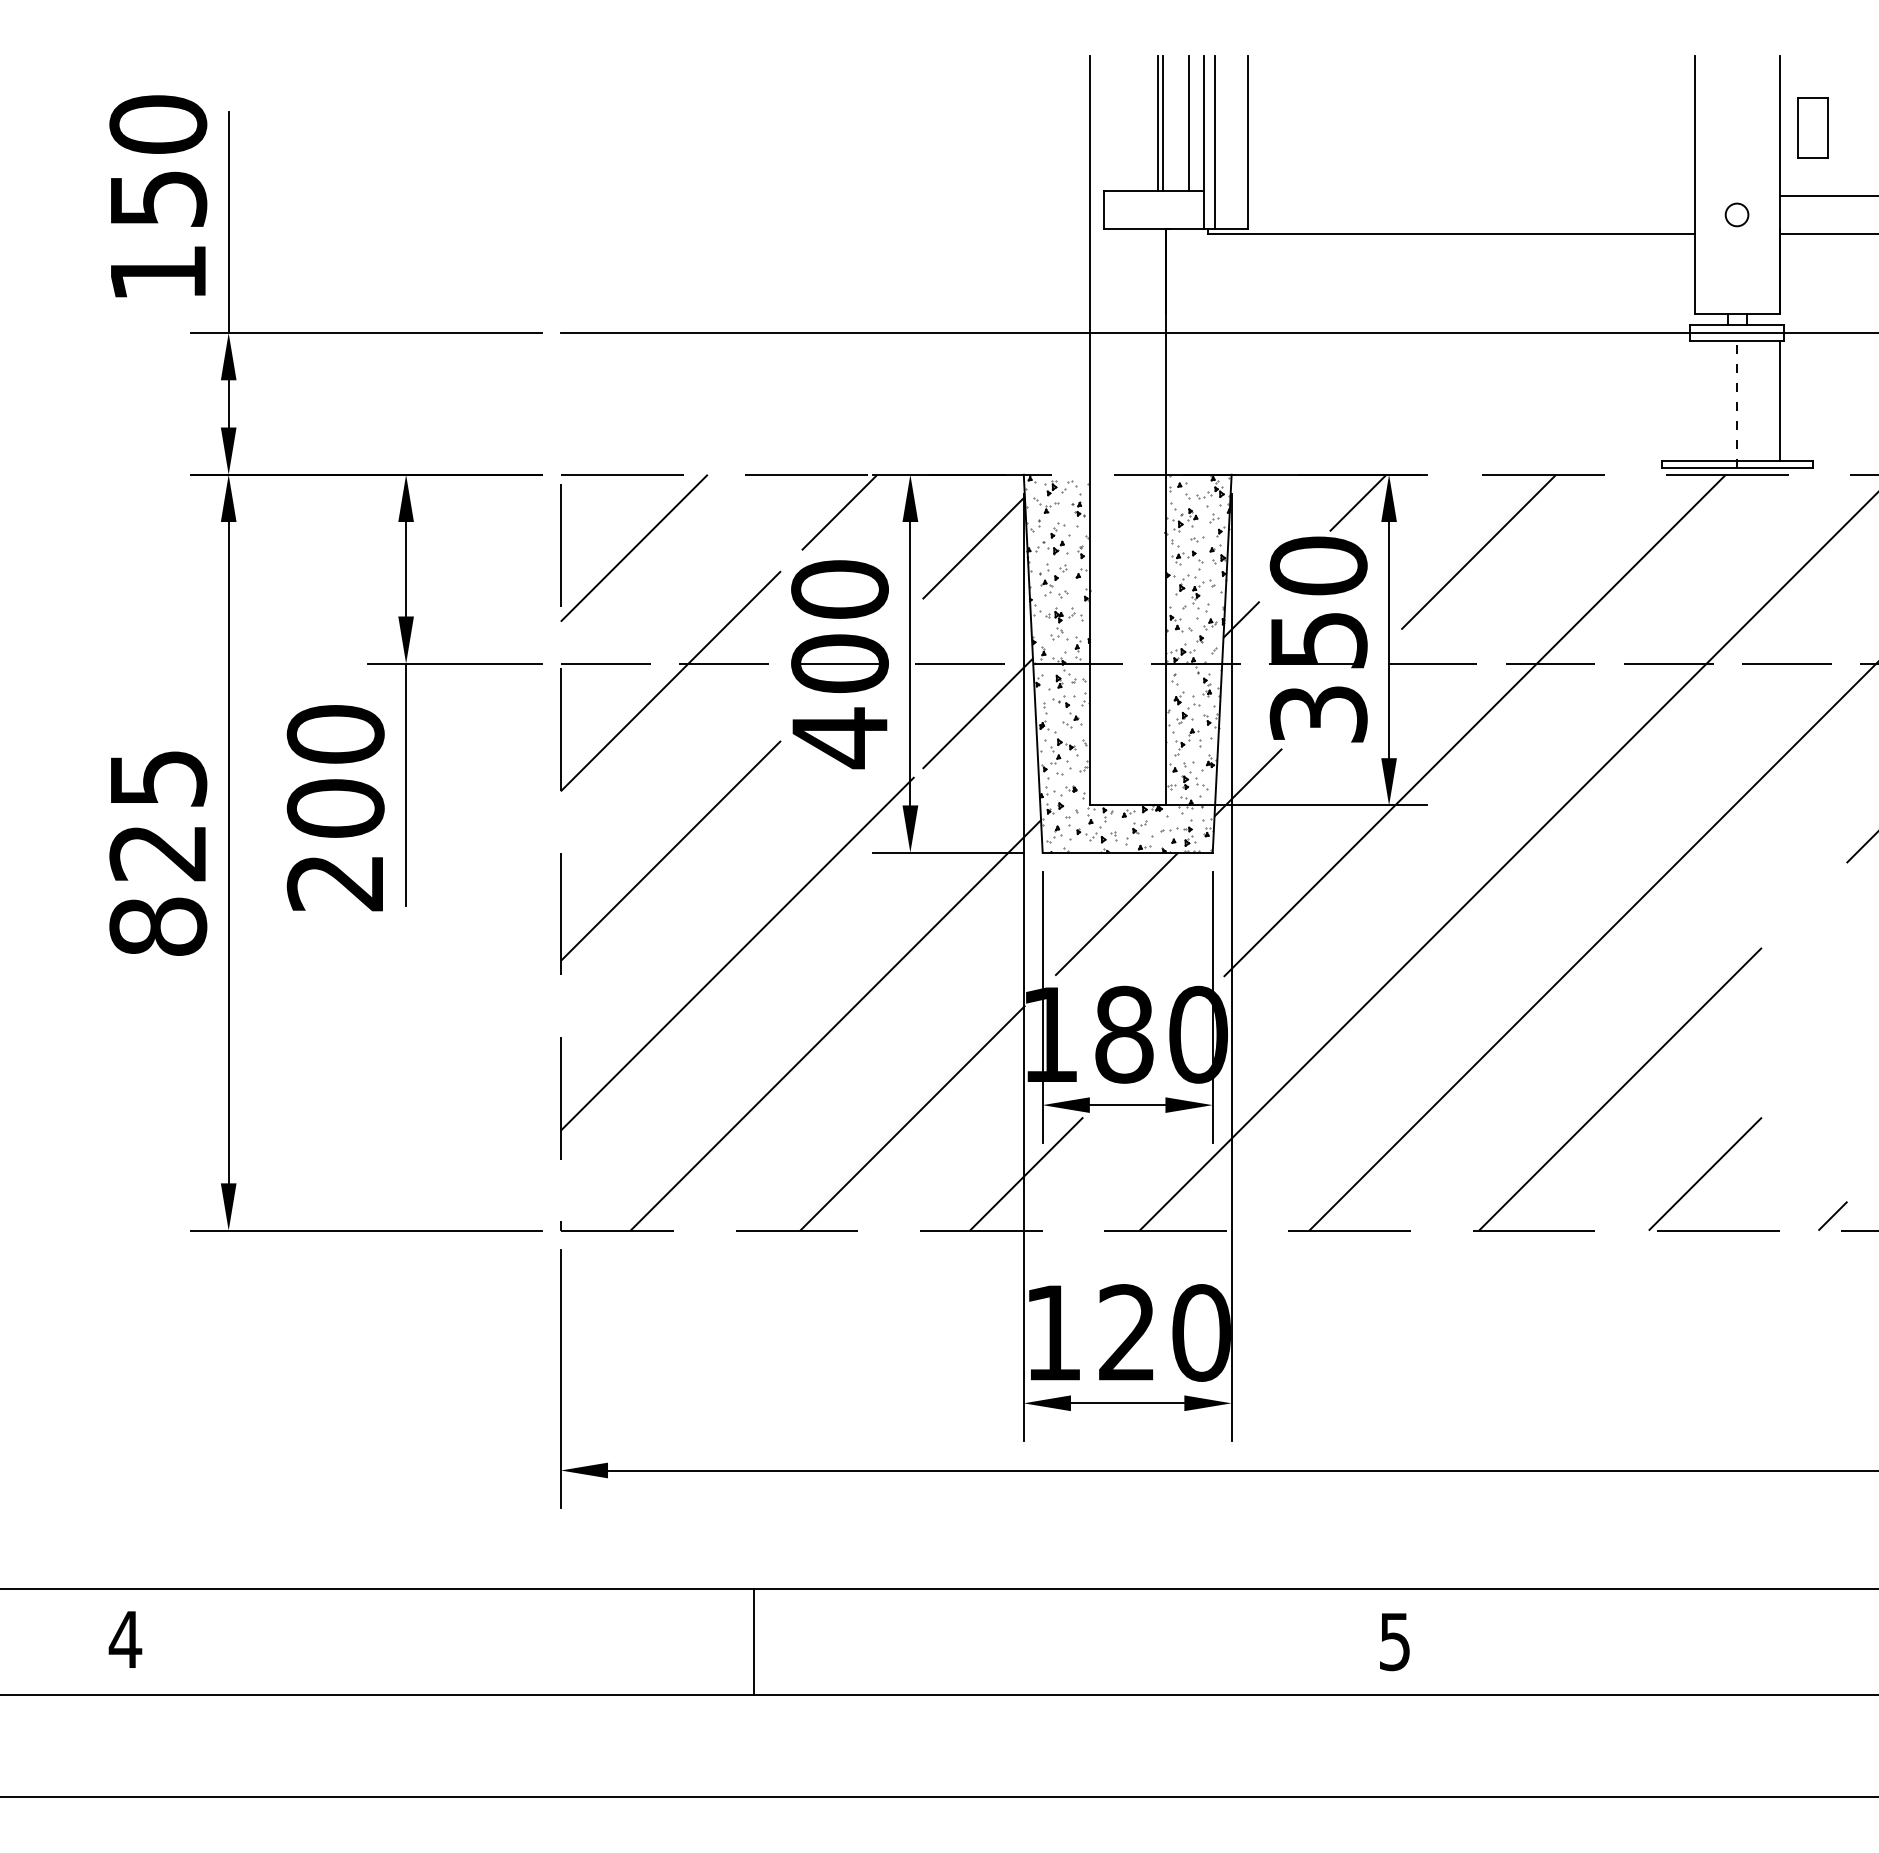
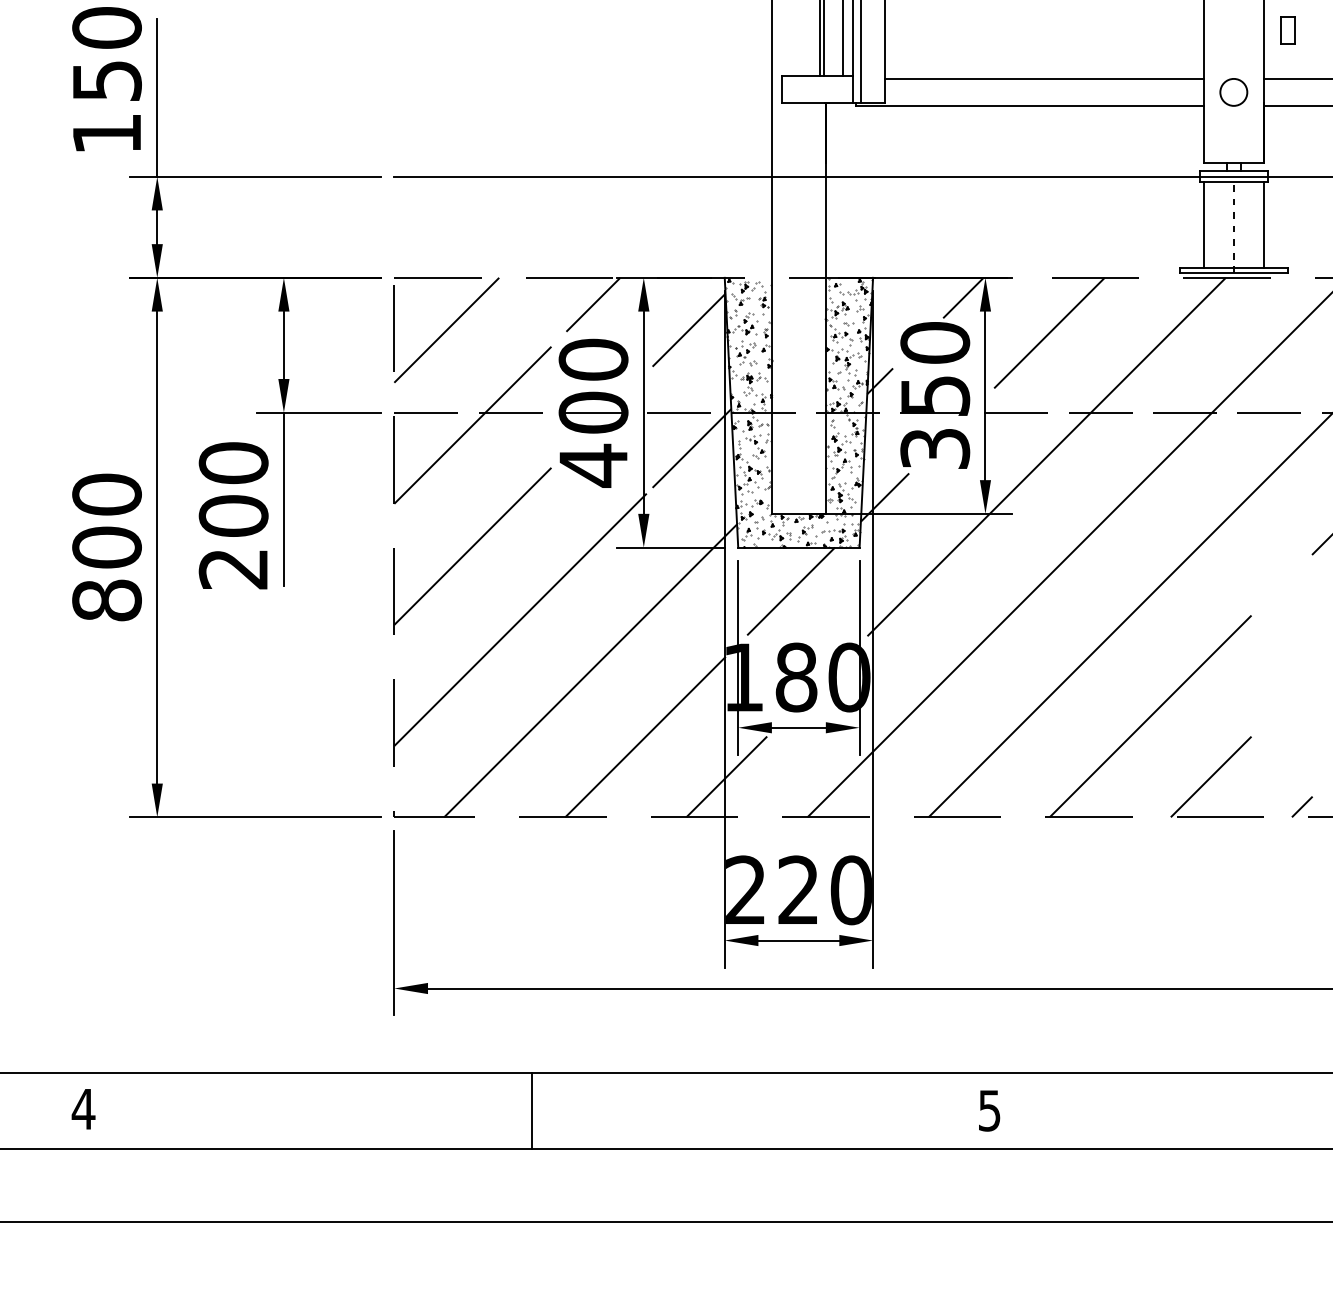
part: (1812, 127) -> (1287, 30), size x0.62
line: (1471, 196) -> (1044, 79), added
circle: (1736, 214) -> (1233, 92), size x1.67
line: (1694, 400) -> (1203, 224), added
text: (158, 815) -> (107, 521), 825 -> 800
text: (1052, 1332) -> (745, 890), 120 -> 220

